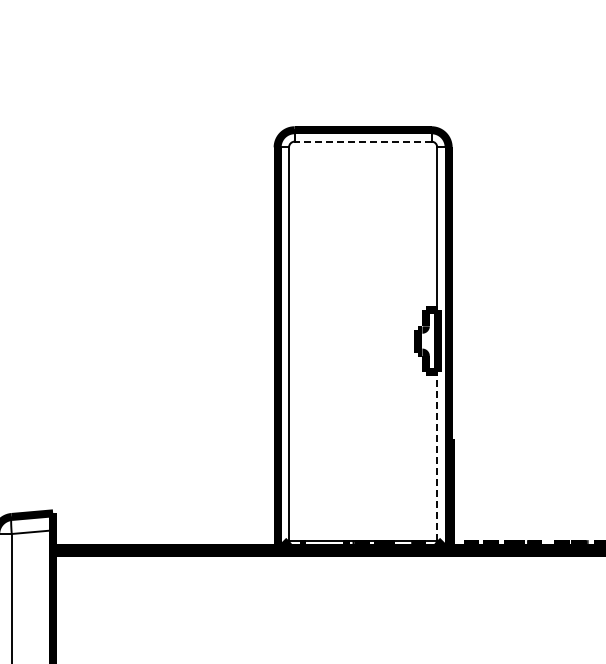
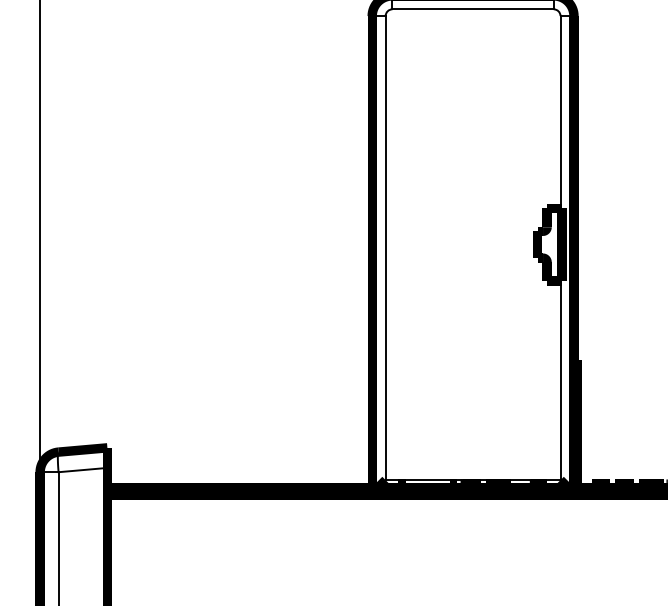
line: (362, 141) -> (472, 9), dashed -> solid
line: (437, 455) -> (560, 379), dashed -> solid

